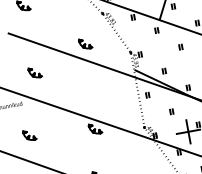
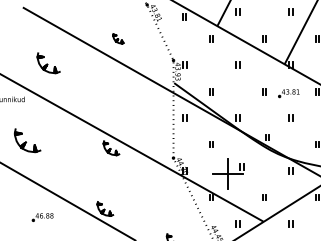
part: (85, 43) -> (118, 38), size x0.7
part: (35, 72) -> (48, 63), size x1.4
part: (29, 135) -> (26, 141), size x1.6

